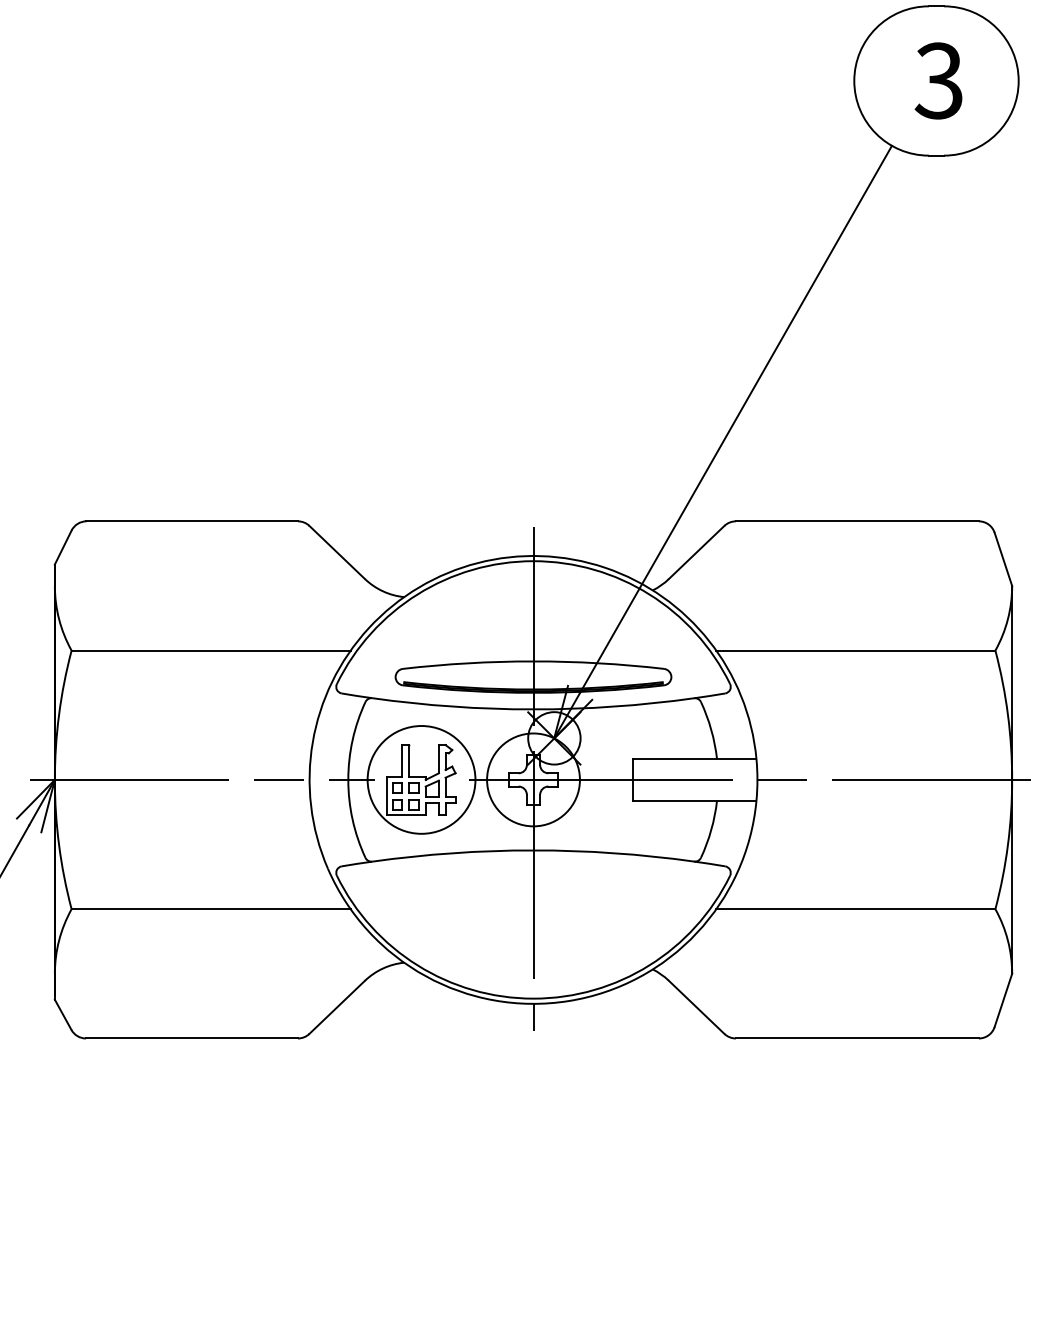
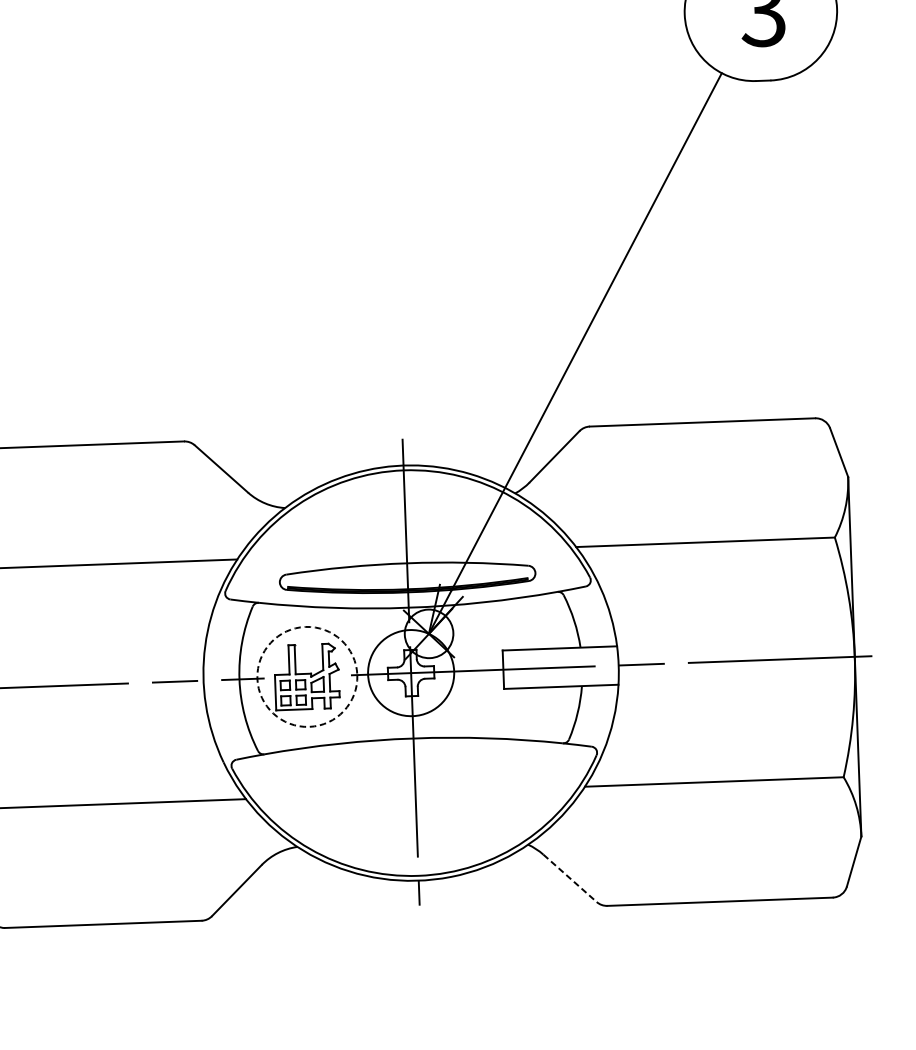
circle: (421, 779) -> (307, 676), solid -> dashed
line: (697, 1007) -> (570, 878), solid -> dashed

